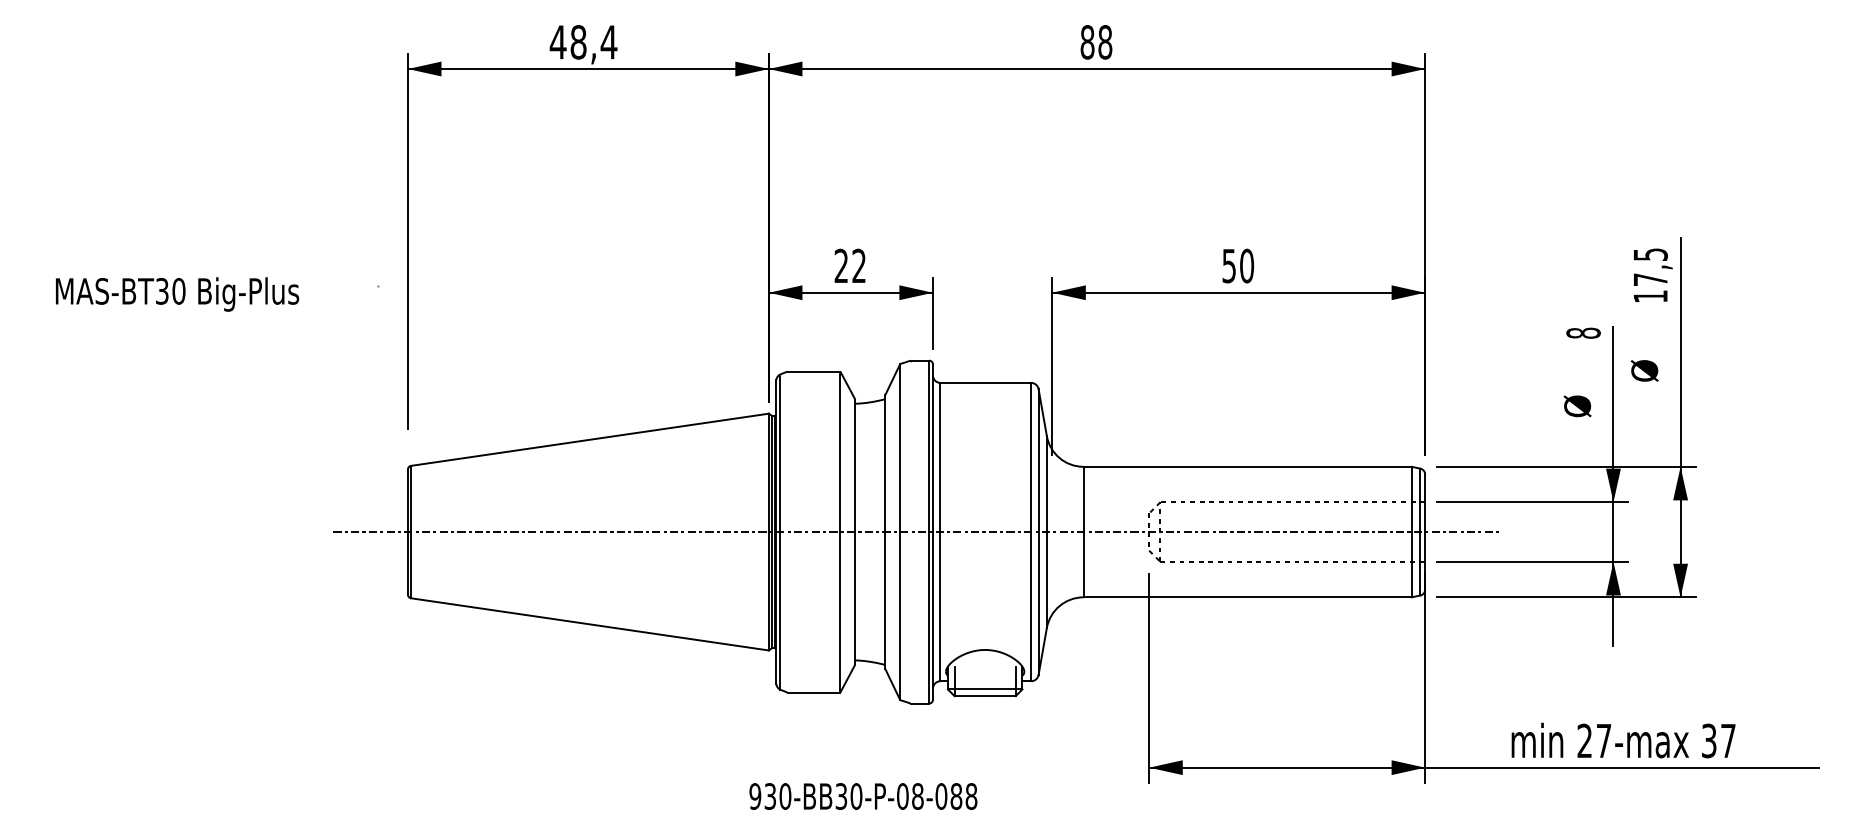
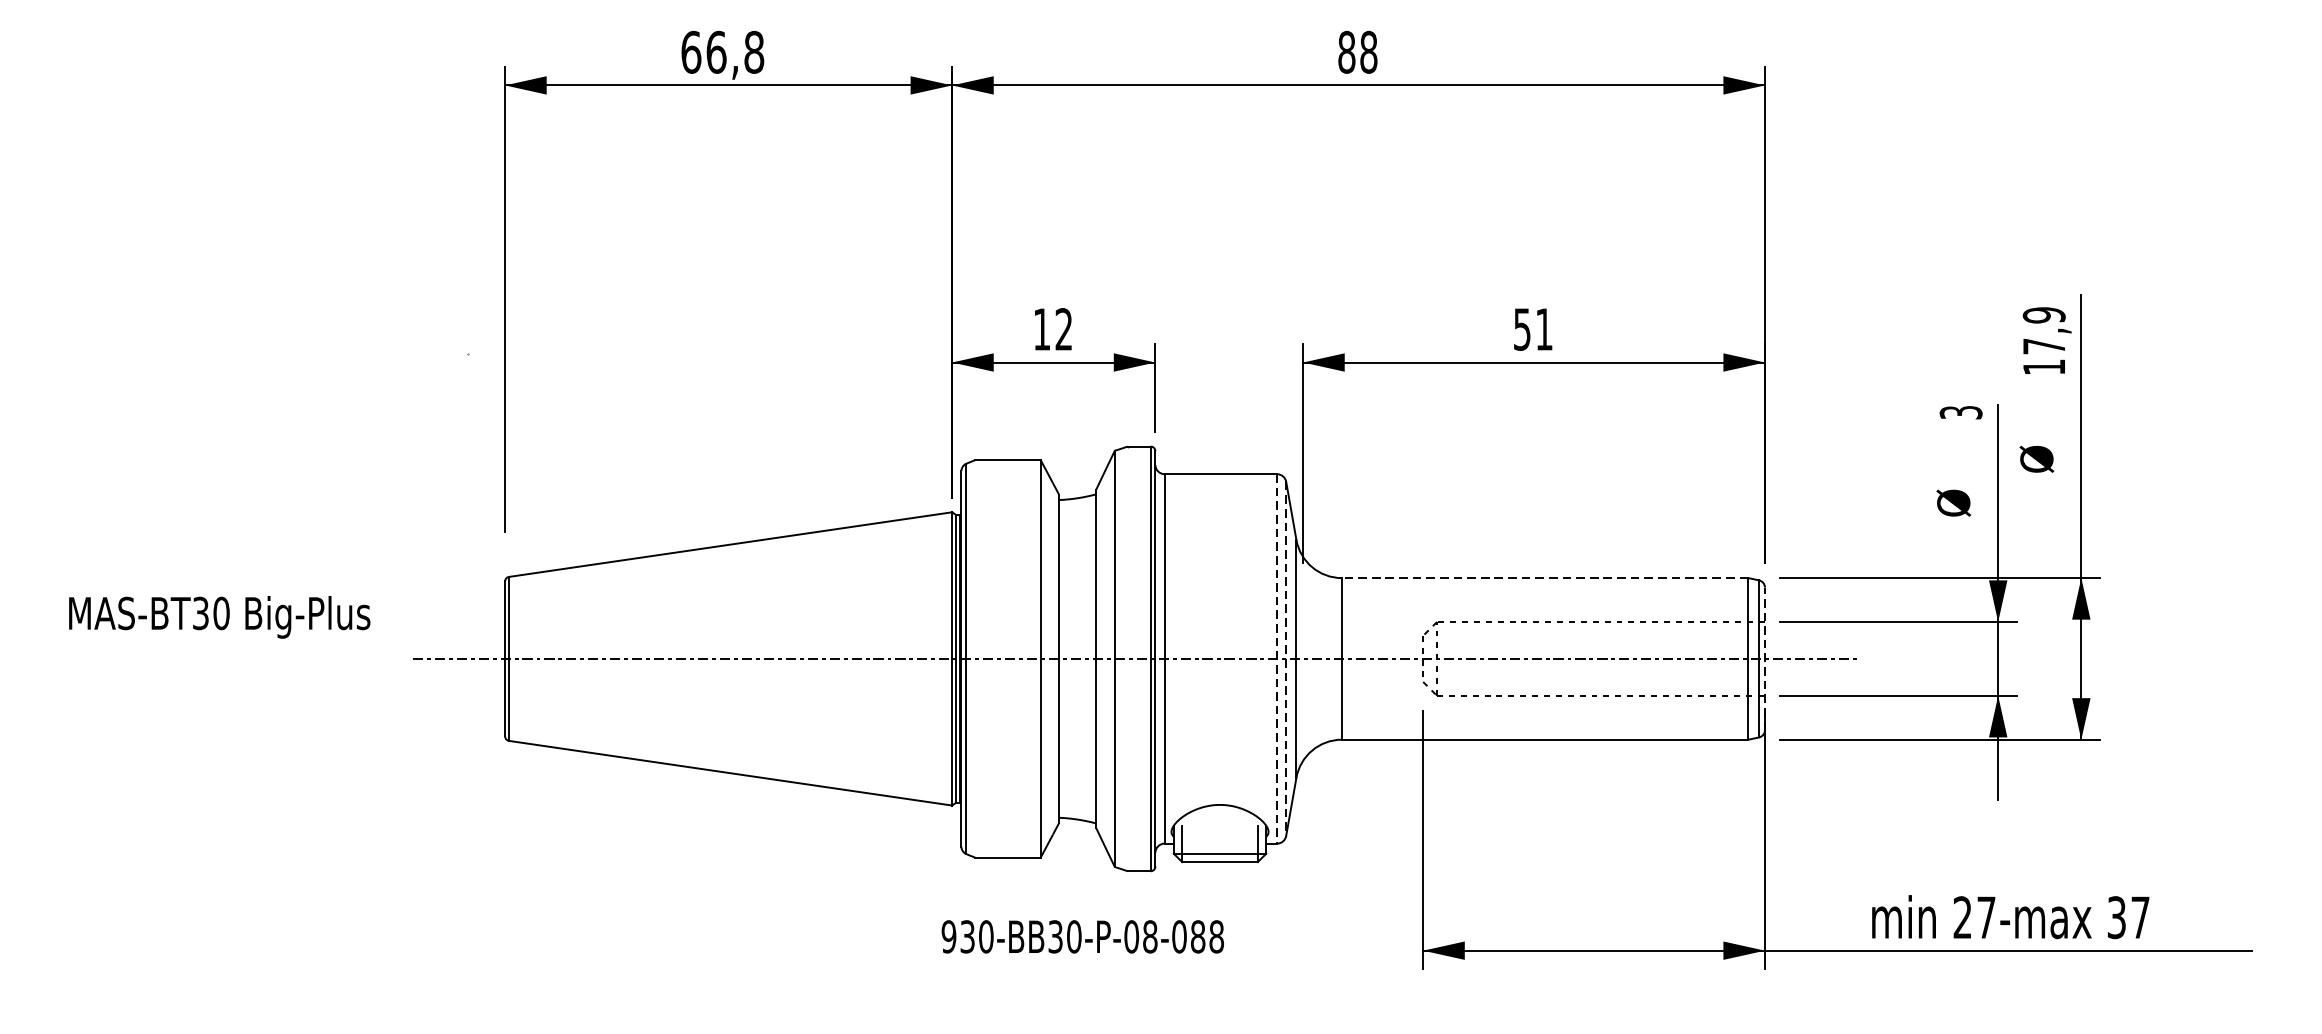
text: (583, 42) -> (722, 52), 48,4 -> 66,8
text: (1650, 254) -> (2044, 315), 17,5 -> 17,9
text: (840, 265) -> (1040, 328), 22 -> 12
text: (1247, 265) -> (1544, 328), 50 -> 51
text: (177, 294) -> (219, 617), moved
text: (1583, 332) -> (1961, 411), 8 -> 3
line: (1247, 466) -> (1544, 577), solid -> dashed
line: (1031, 532) -> (1277, 659), solid -> dashed
line: (1038, 532) -> (1286, 659), solid -> dashed
line: (1425, 532) -> (1765, 659), solid -> dashed
text: (863, 796) -> (1082, 936), moved

